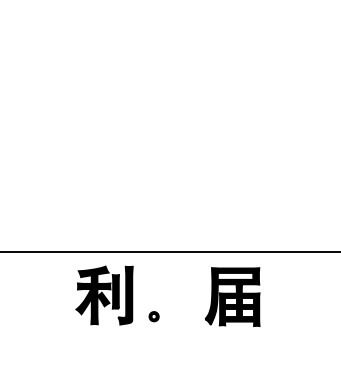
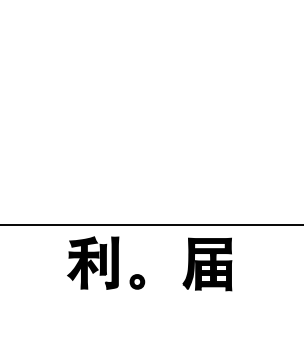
part: (154, 316) -> (137, 281), size x1.67

